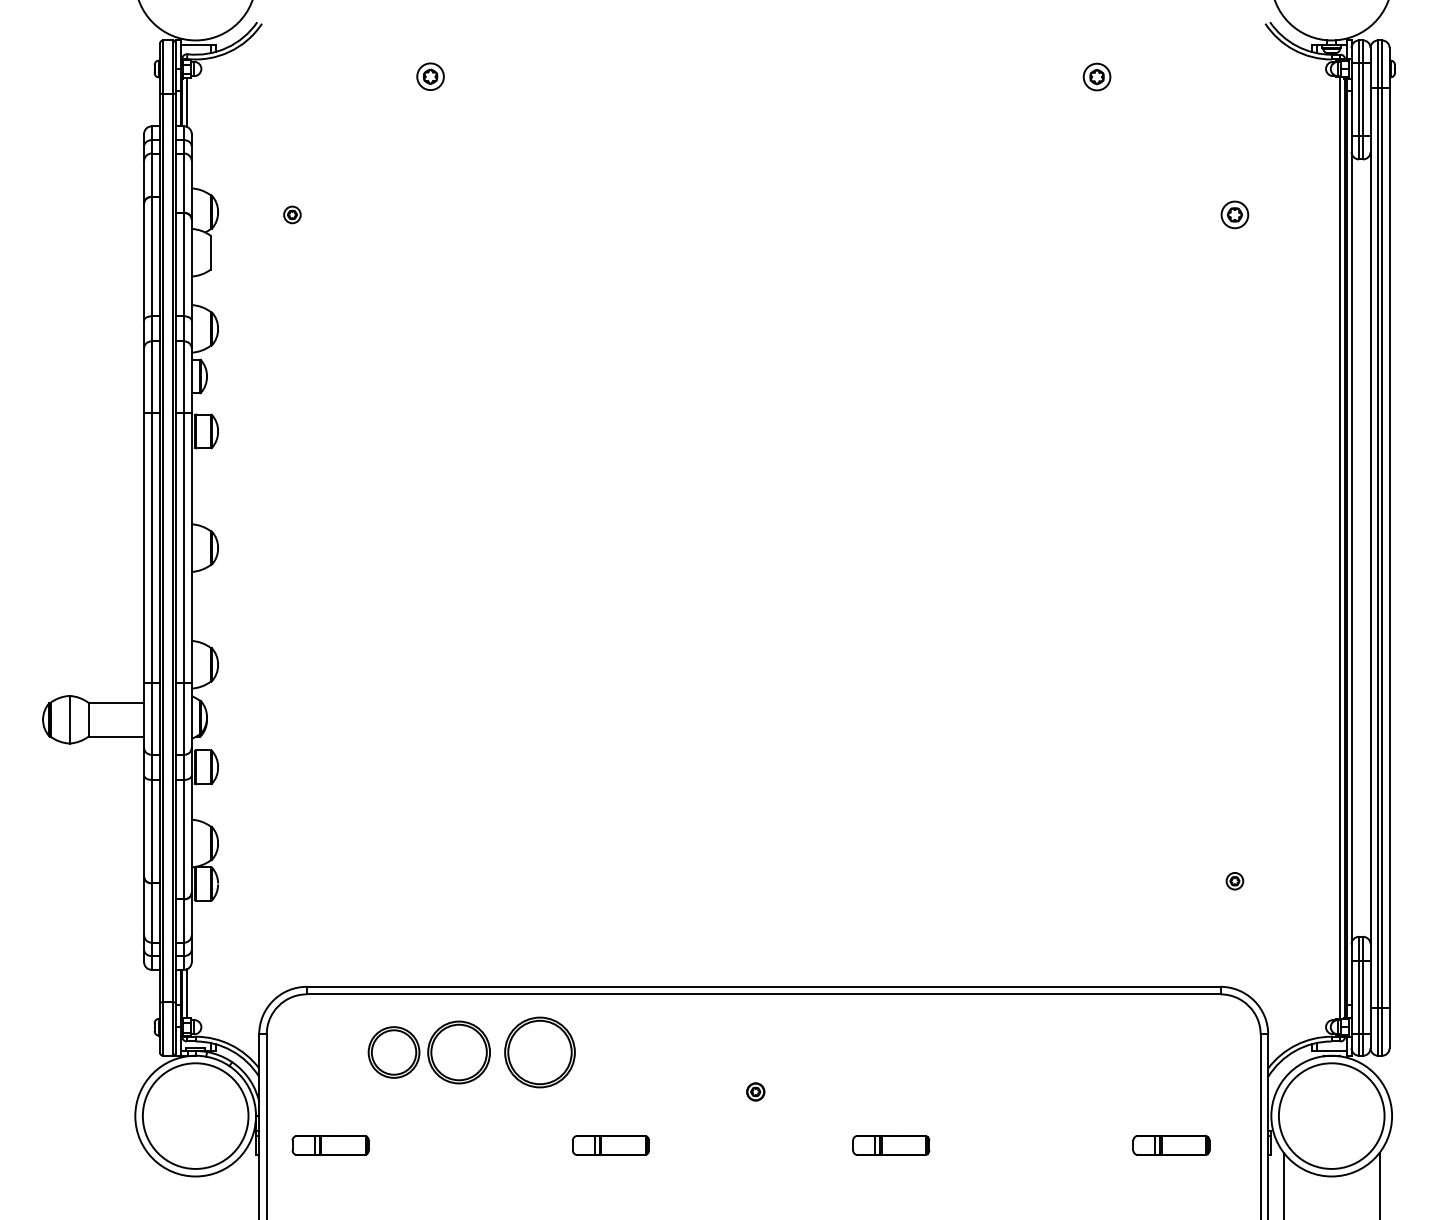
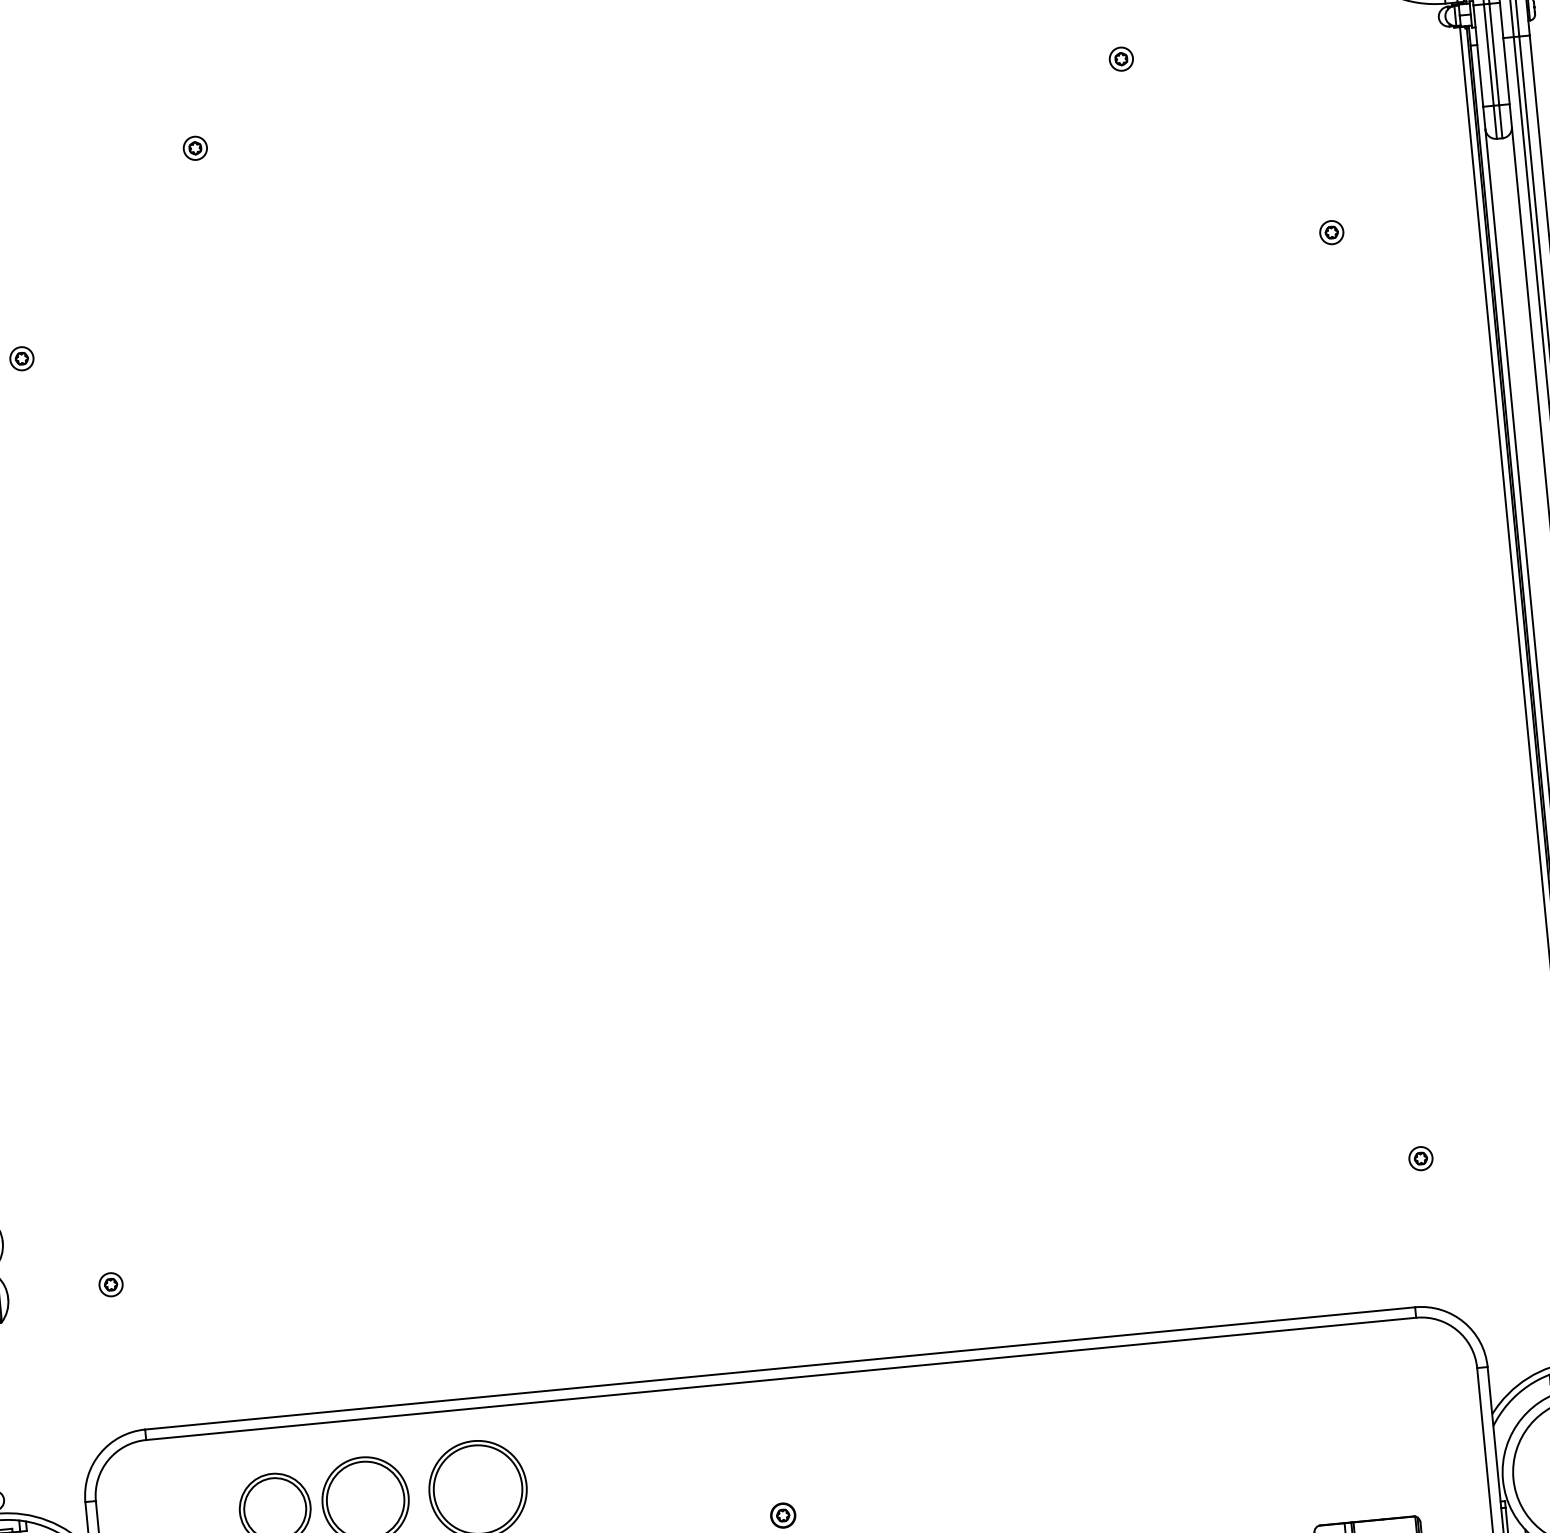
part: (430, 76) -> (195, 147), size x0.62
part: (1096, 76) -> (1120, 58), size x0.62
part: (1234, 214) -> (1331, 232), size x0.62
part: (292, 881) -> (111, 1285), added

